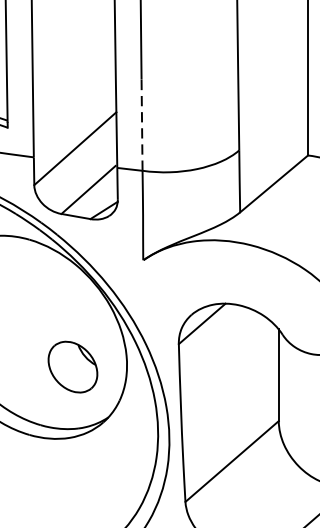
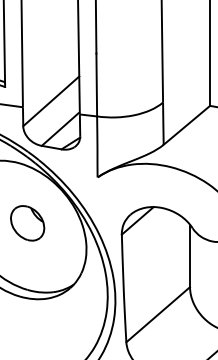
line: (141, 123) -> (96, 84), dashed -> solid
part: (72, 367) -> (27, 223), moved

